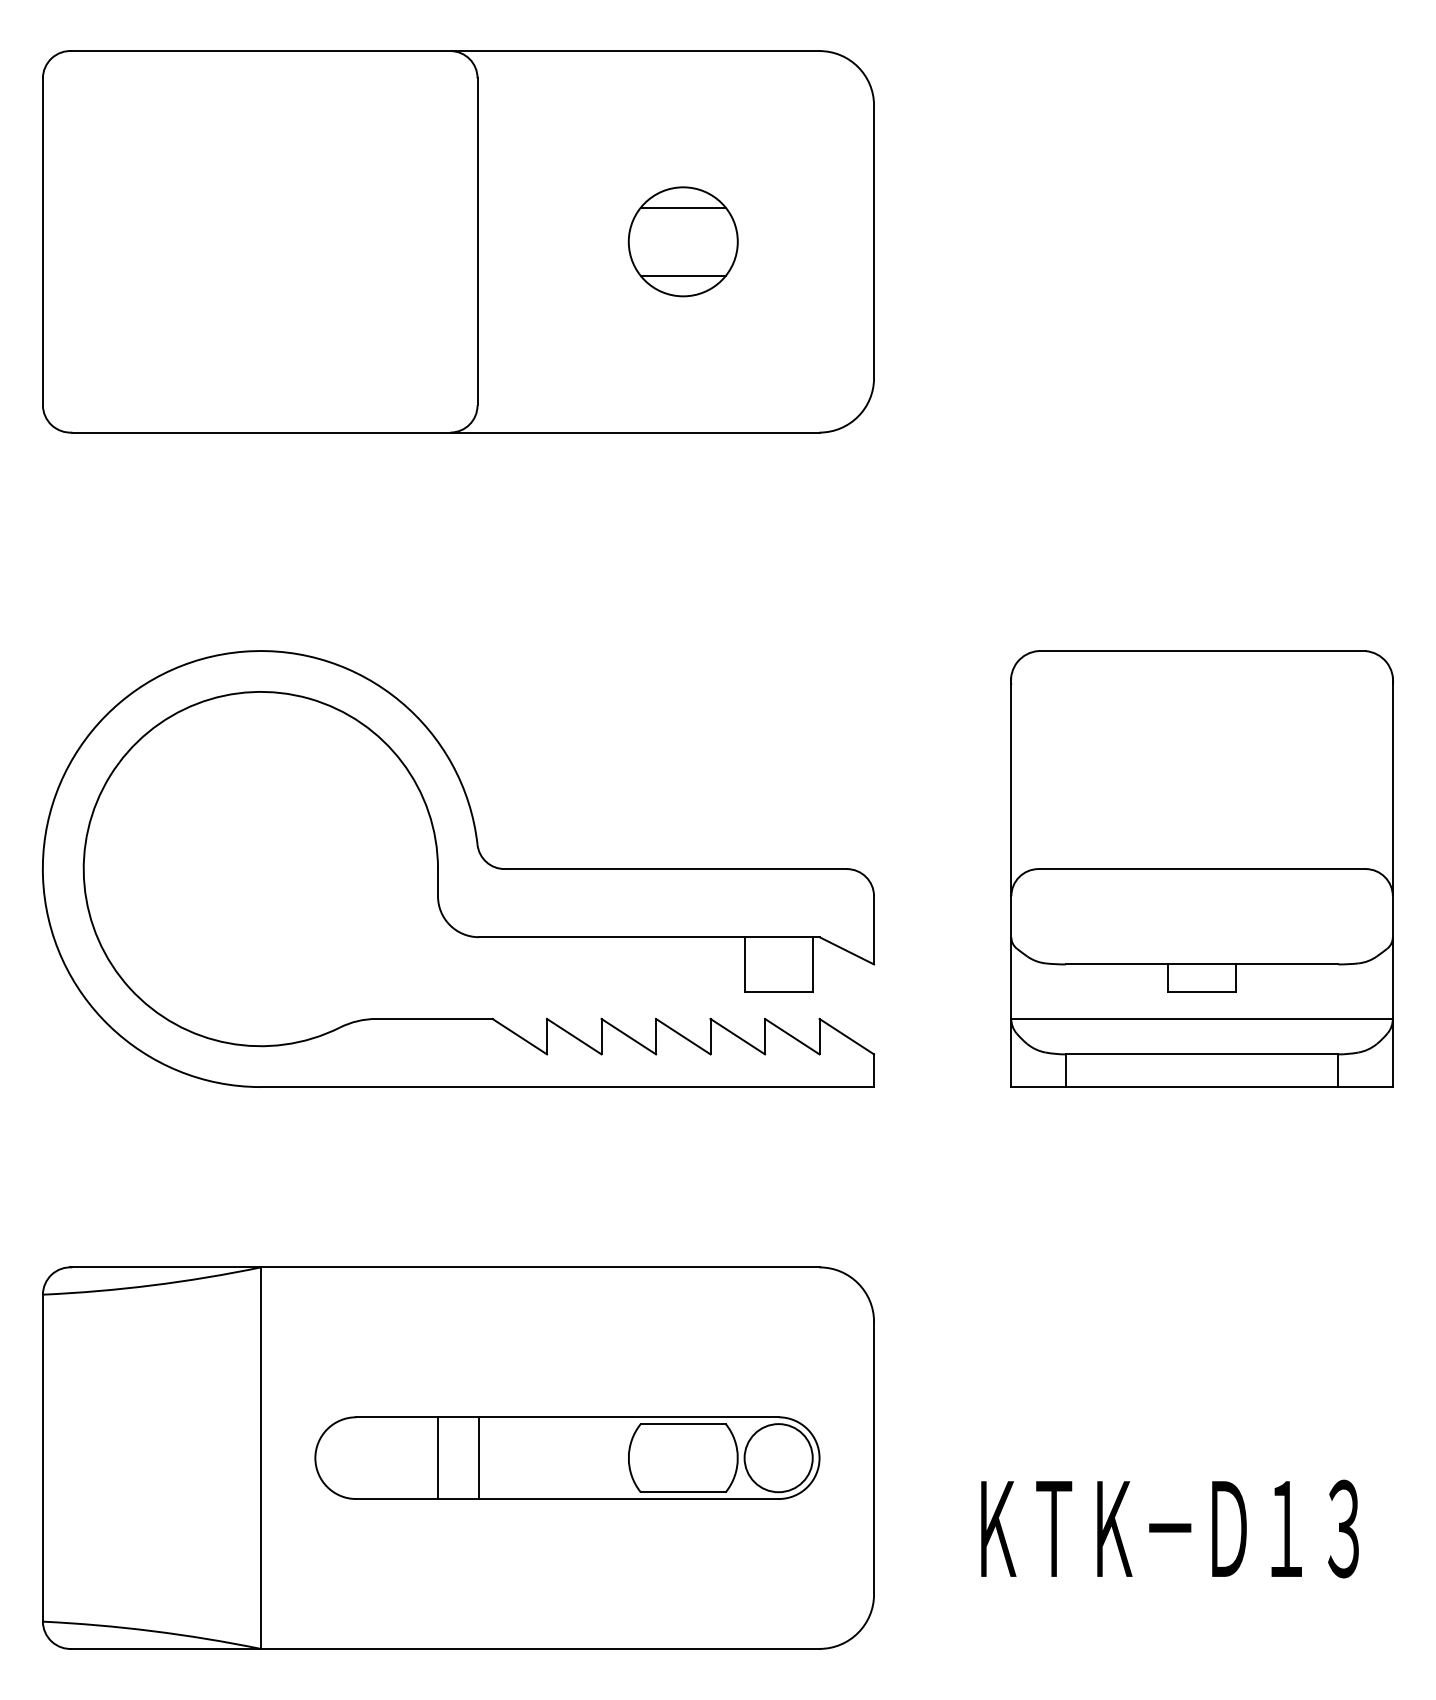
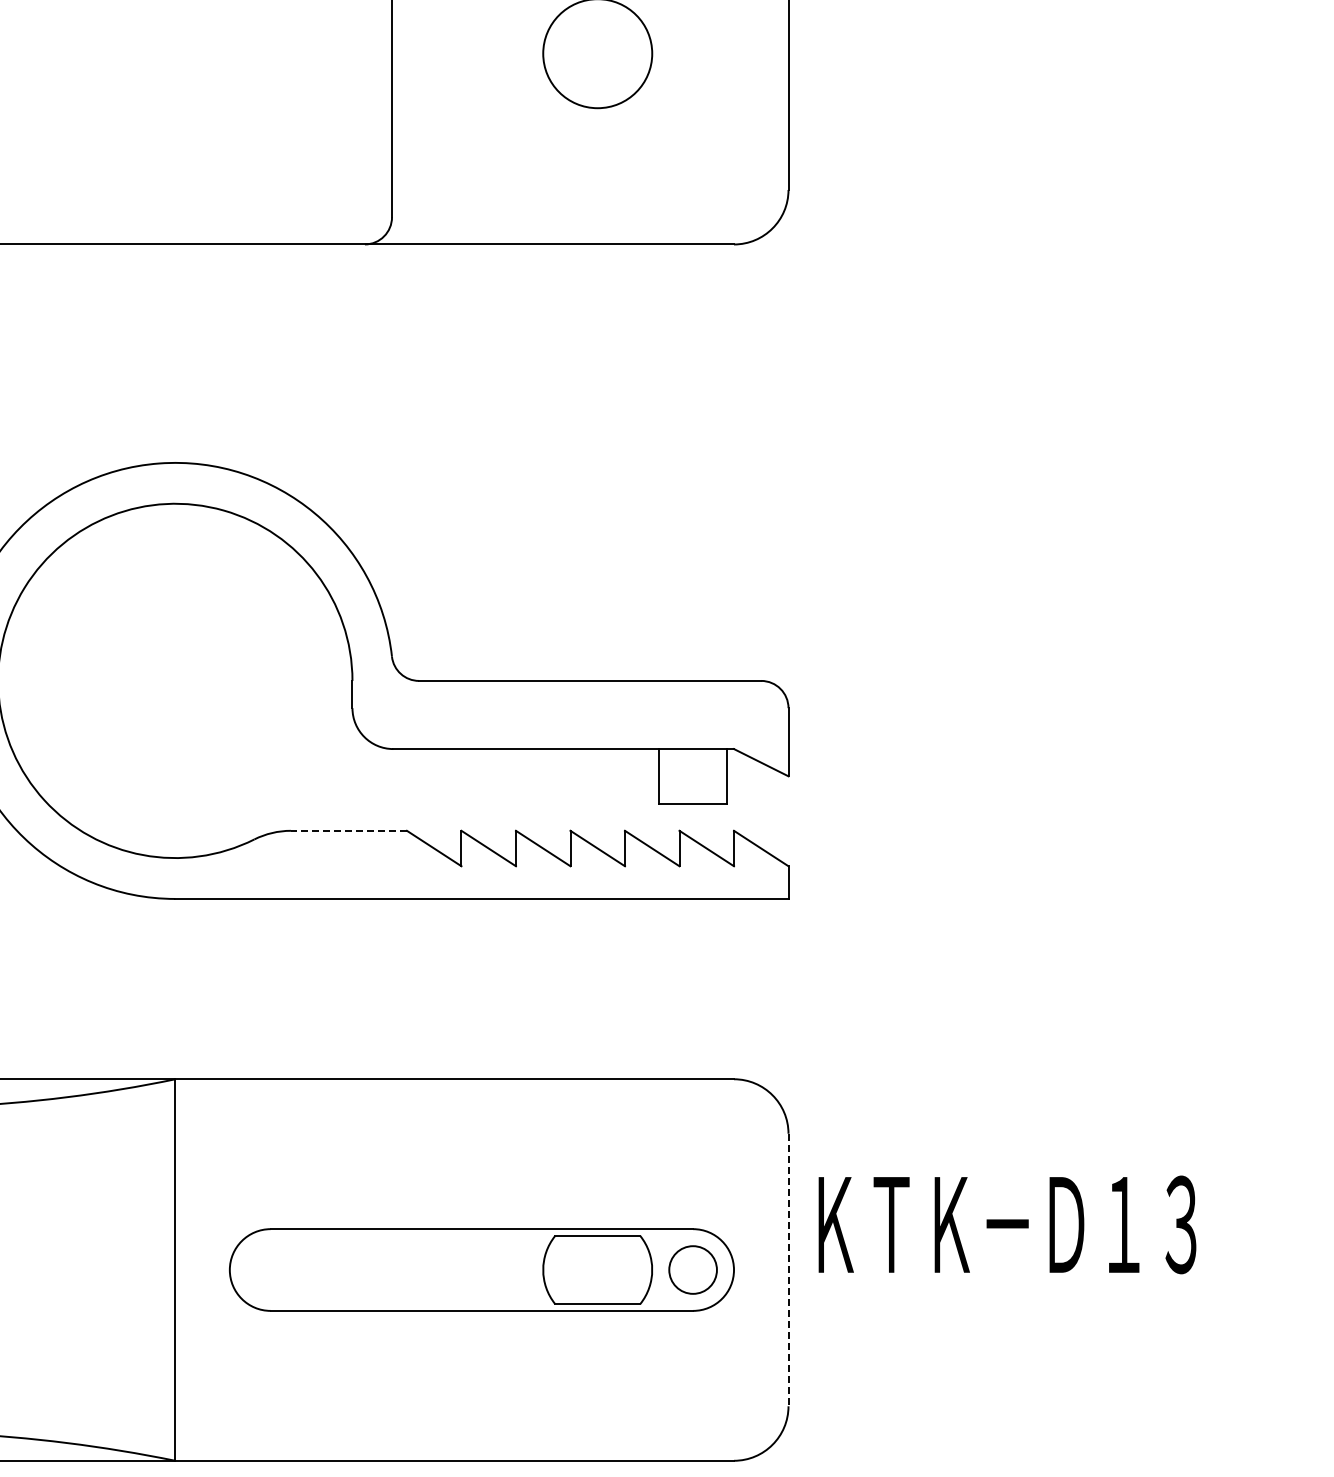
line: (682, 207) -> (596, 19), removed
line: (682, 275) -> (596, 87), removed
part: (1201, 868) -> (1115, 680), removed
line: (434, 1018) -> (348, 830), solid -> dashed
line: (438, 1458) -> (352, 1270), removed
line: (478, 1458) -> (392, 1270), removed
circle: (778, 1458) -> (692, 1270), size x0.7
line: (874, 1458) -> (788, 1270), solid -> dashed
text: (1169, 1528) -> (1006, 1224), moved

